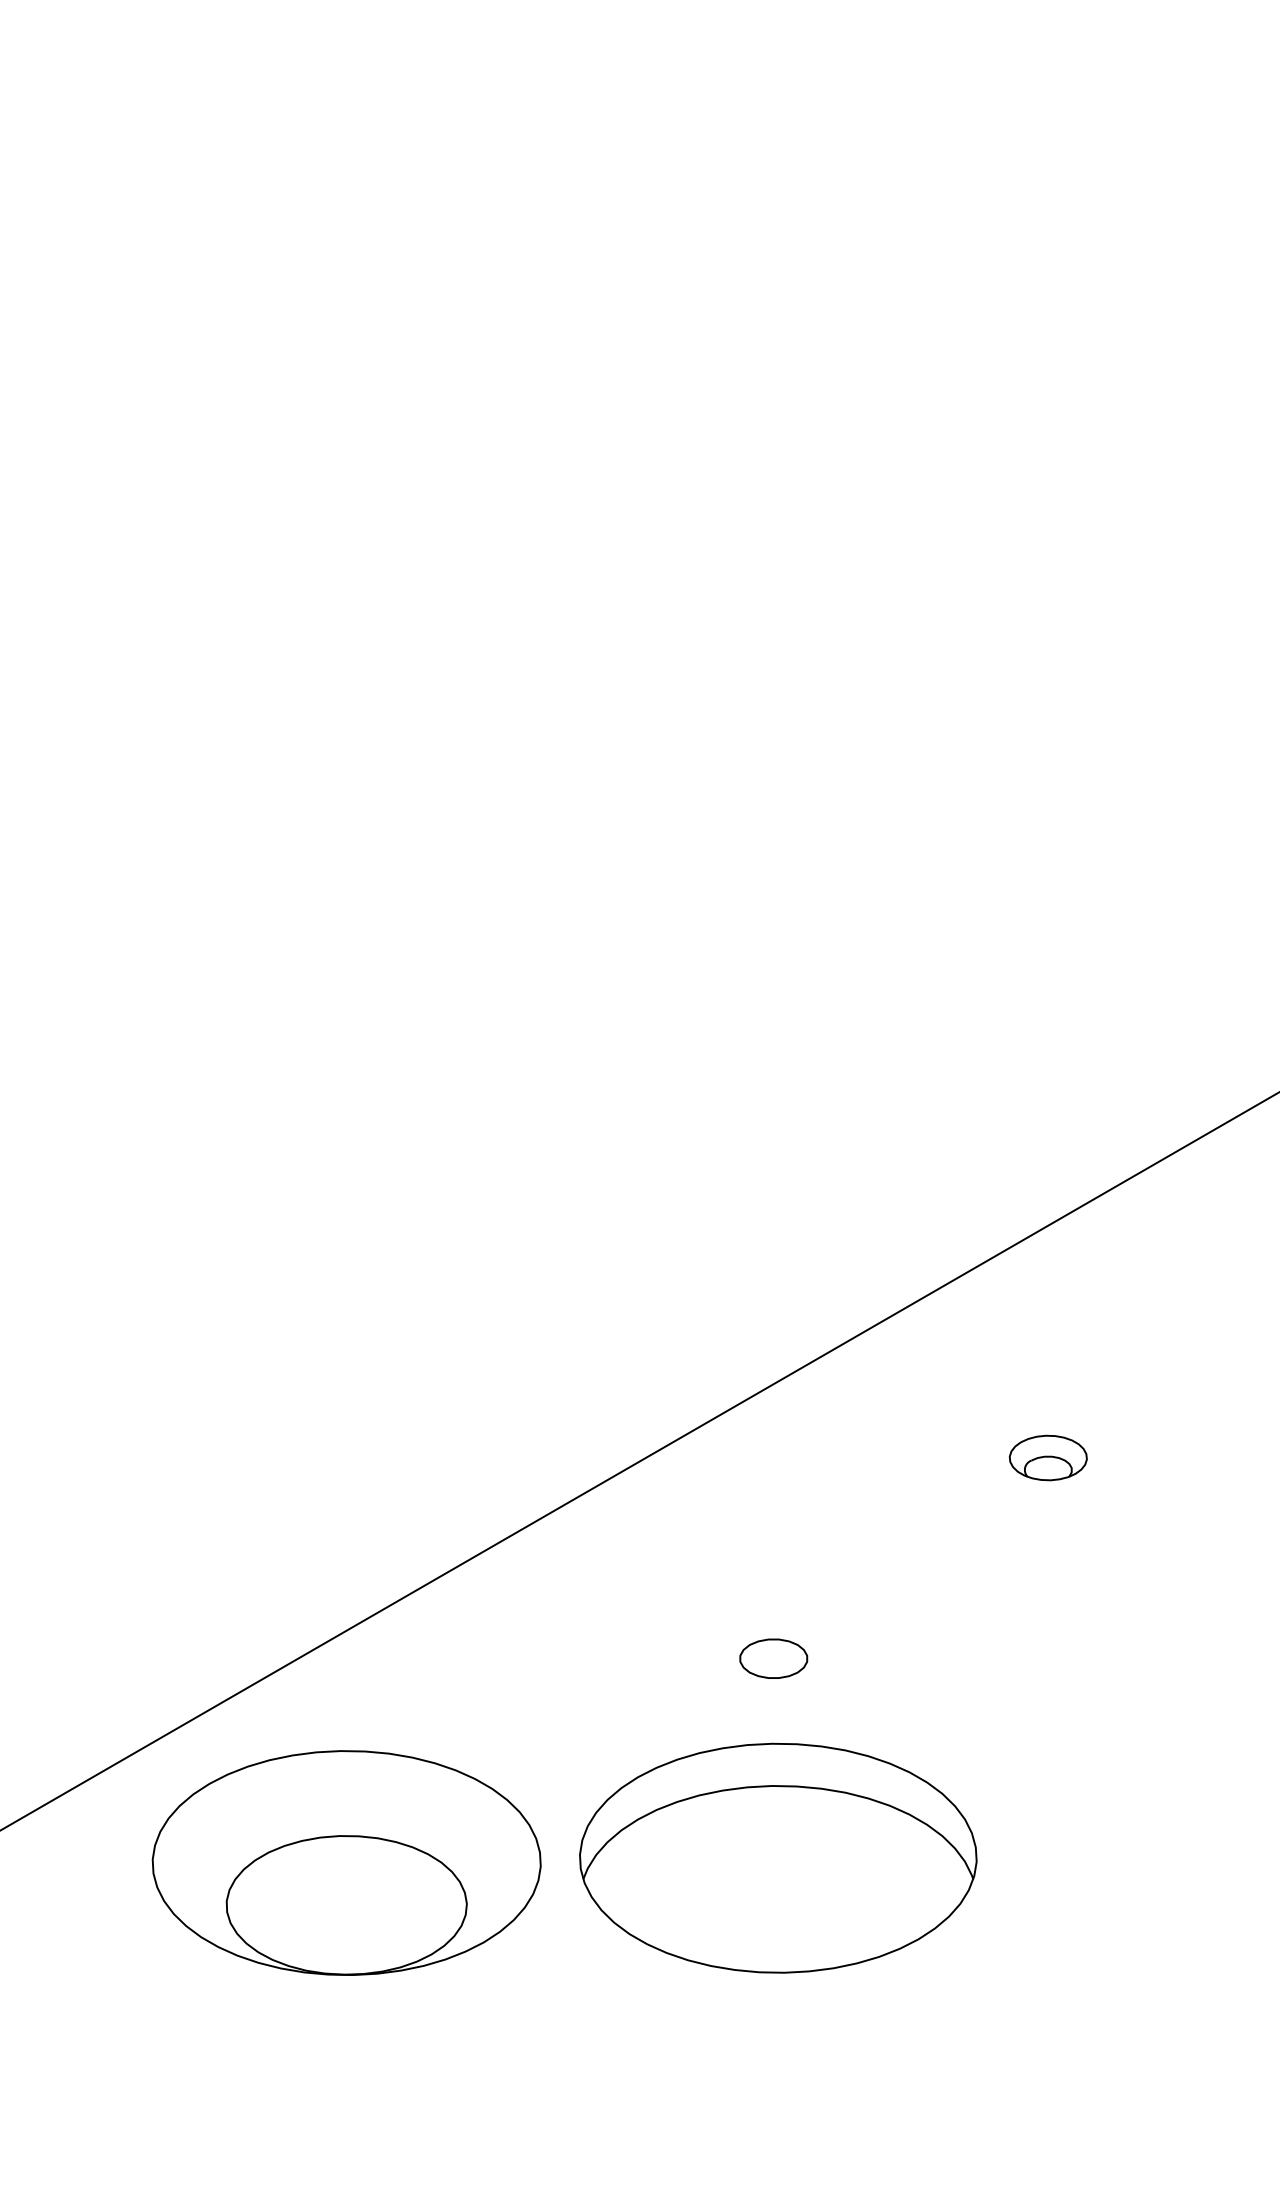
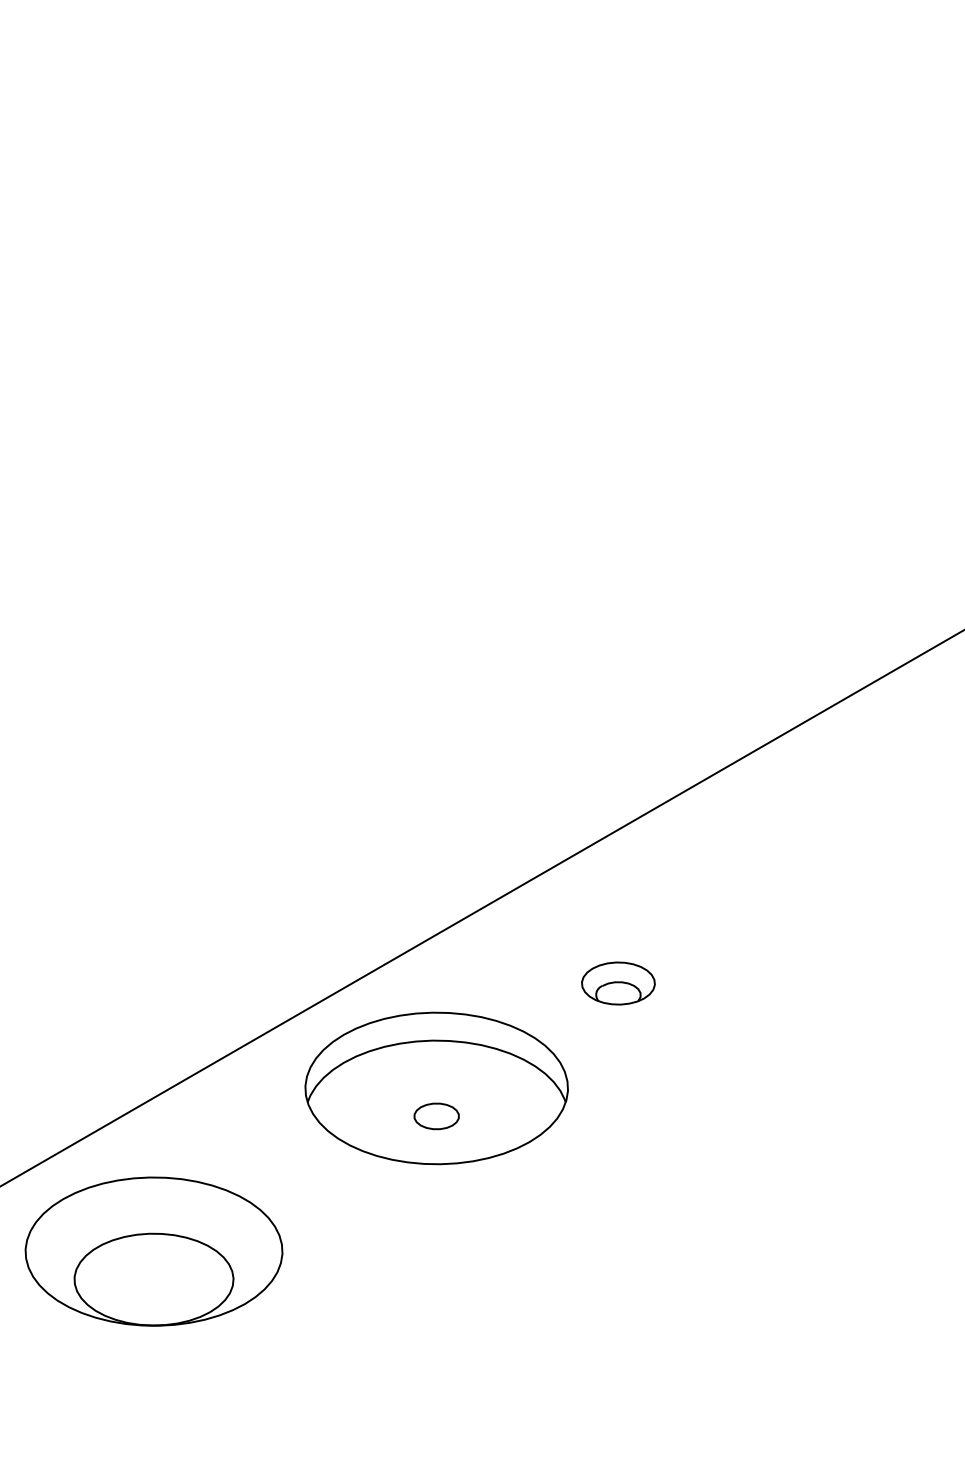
part: (1048, 1457) -> (618, 983), size x1.43
part: (777, 1858) -> (436, 1088), moved

